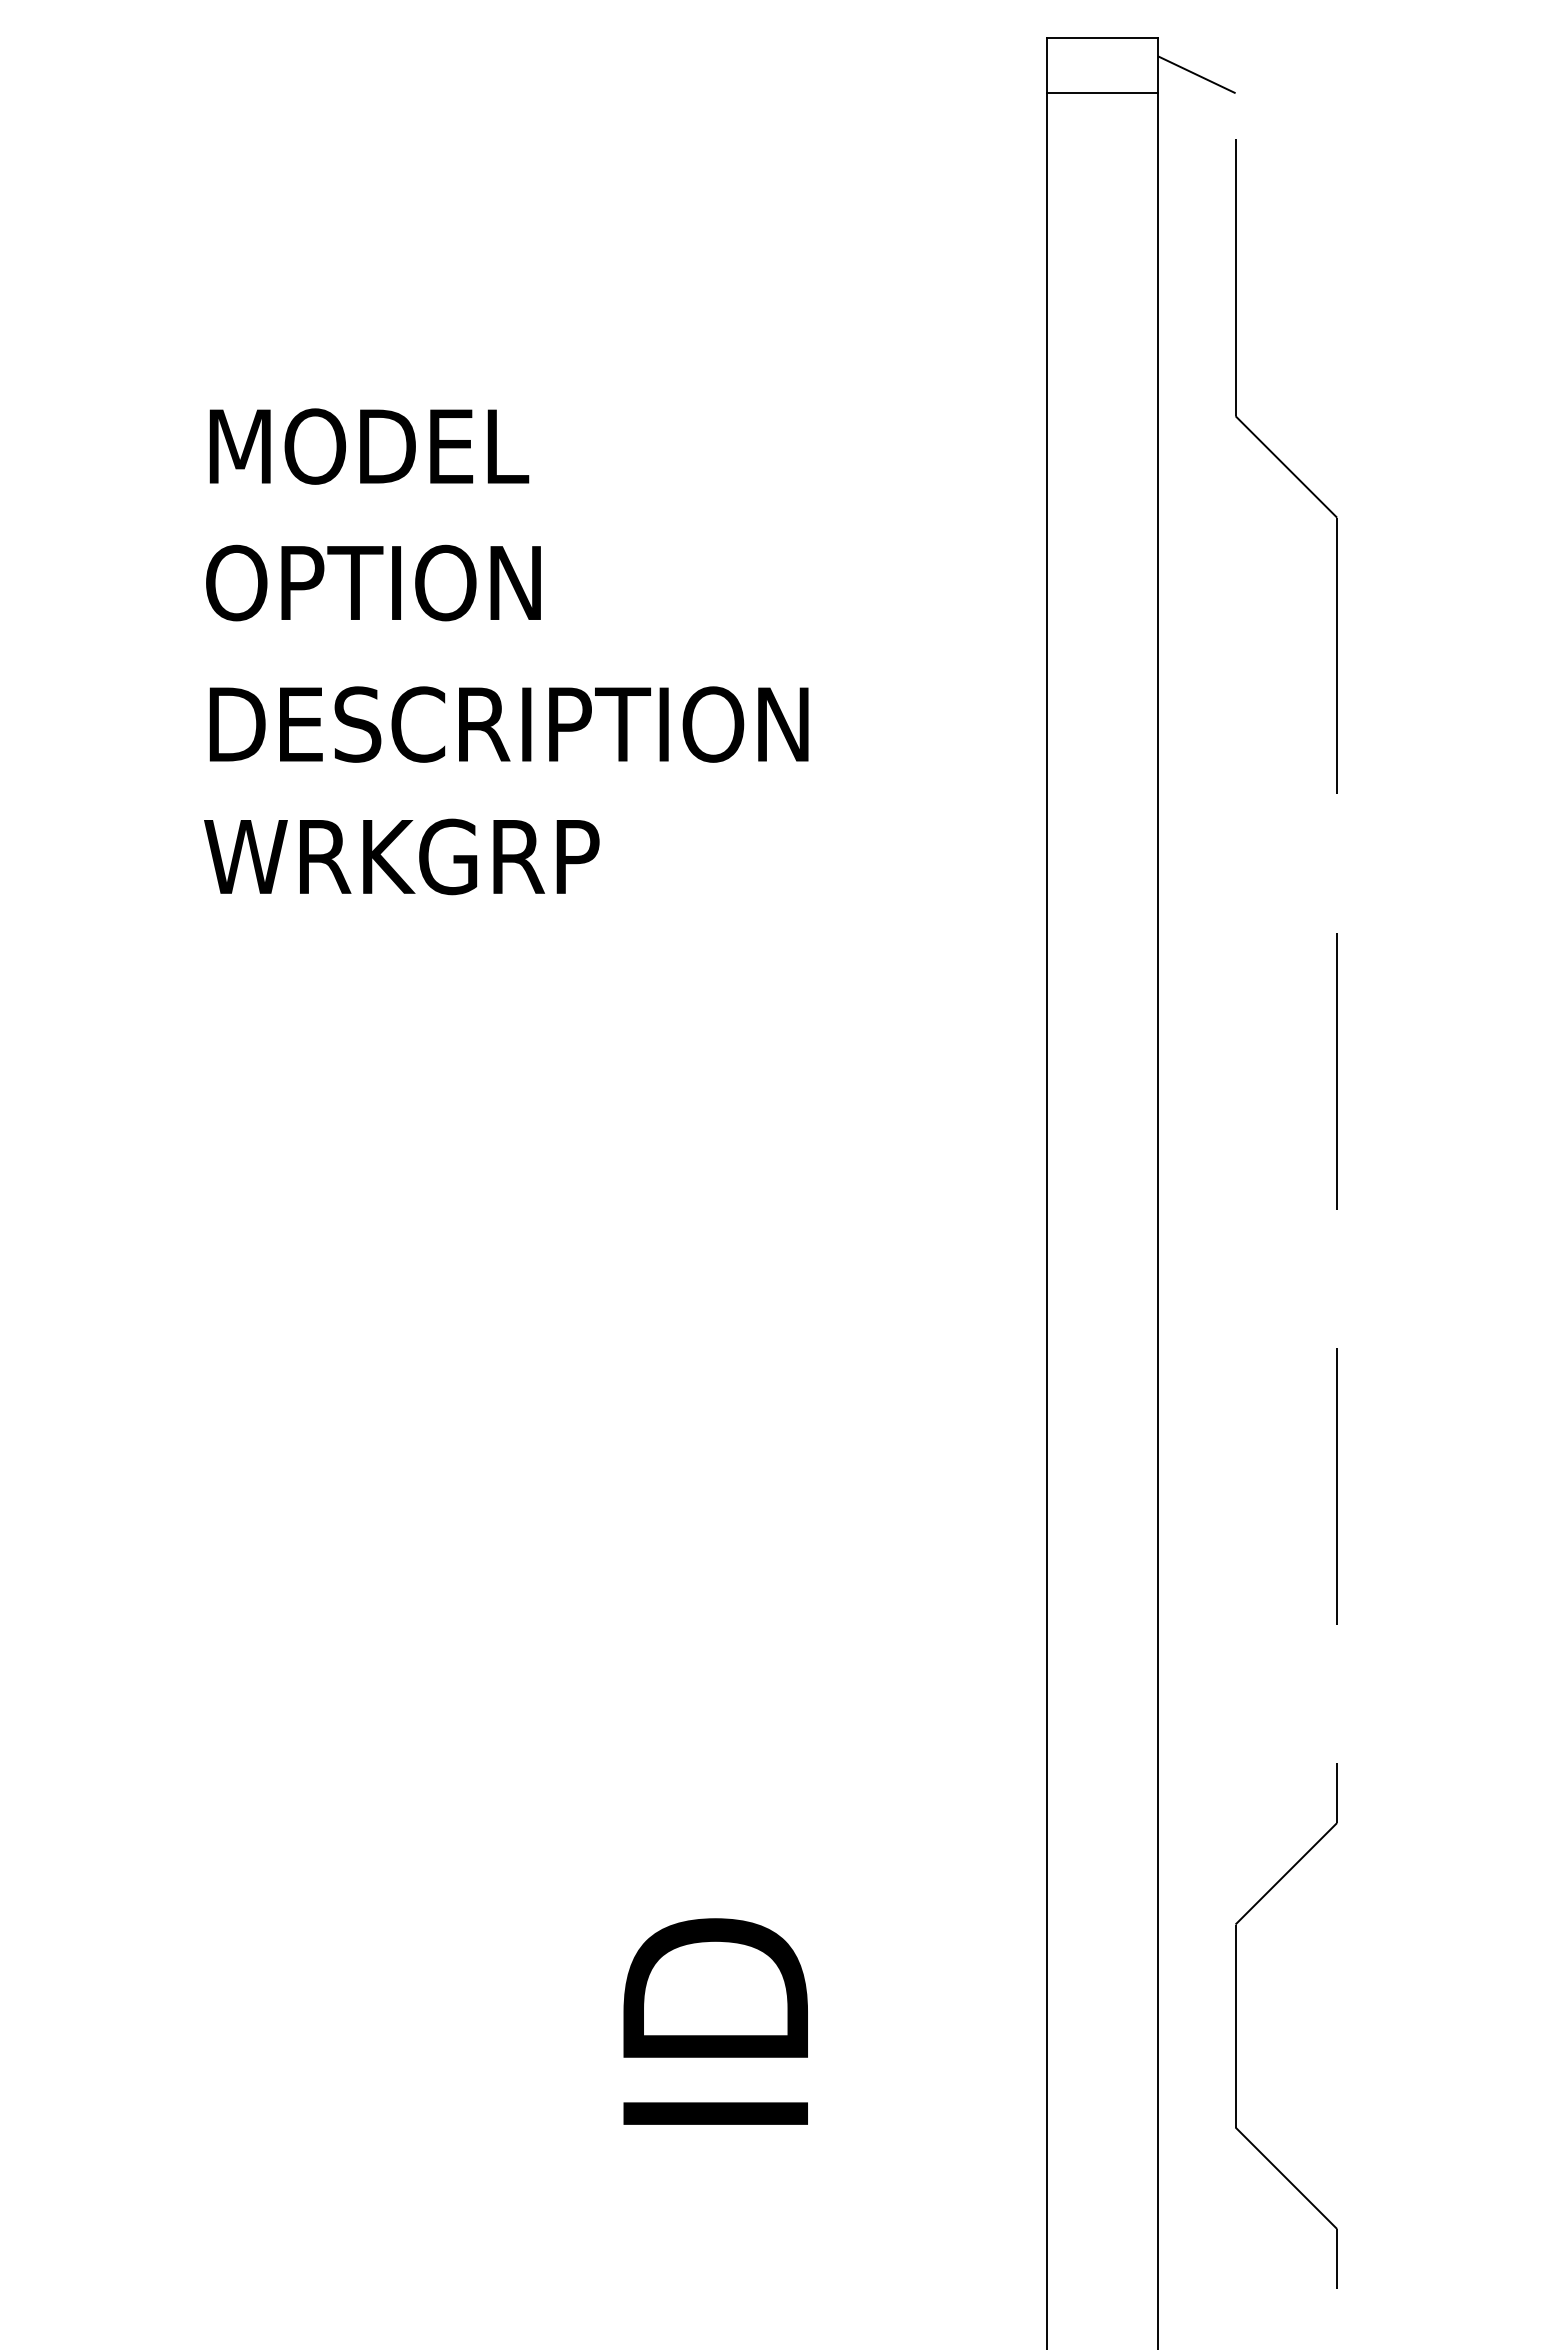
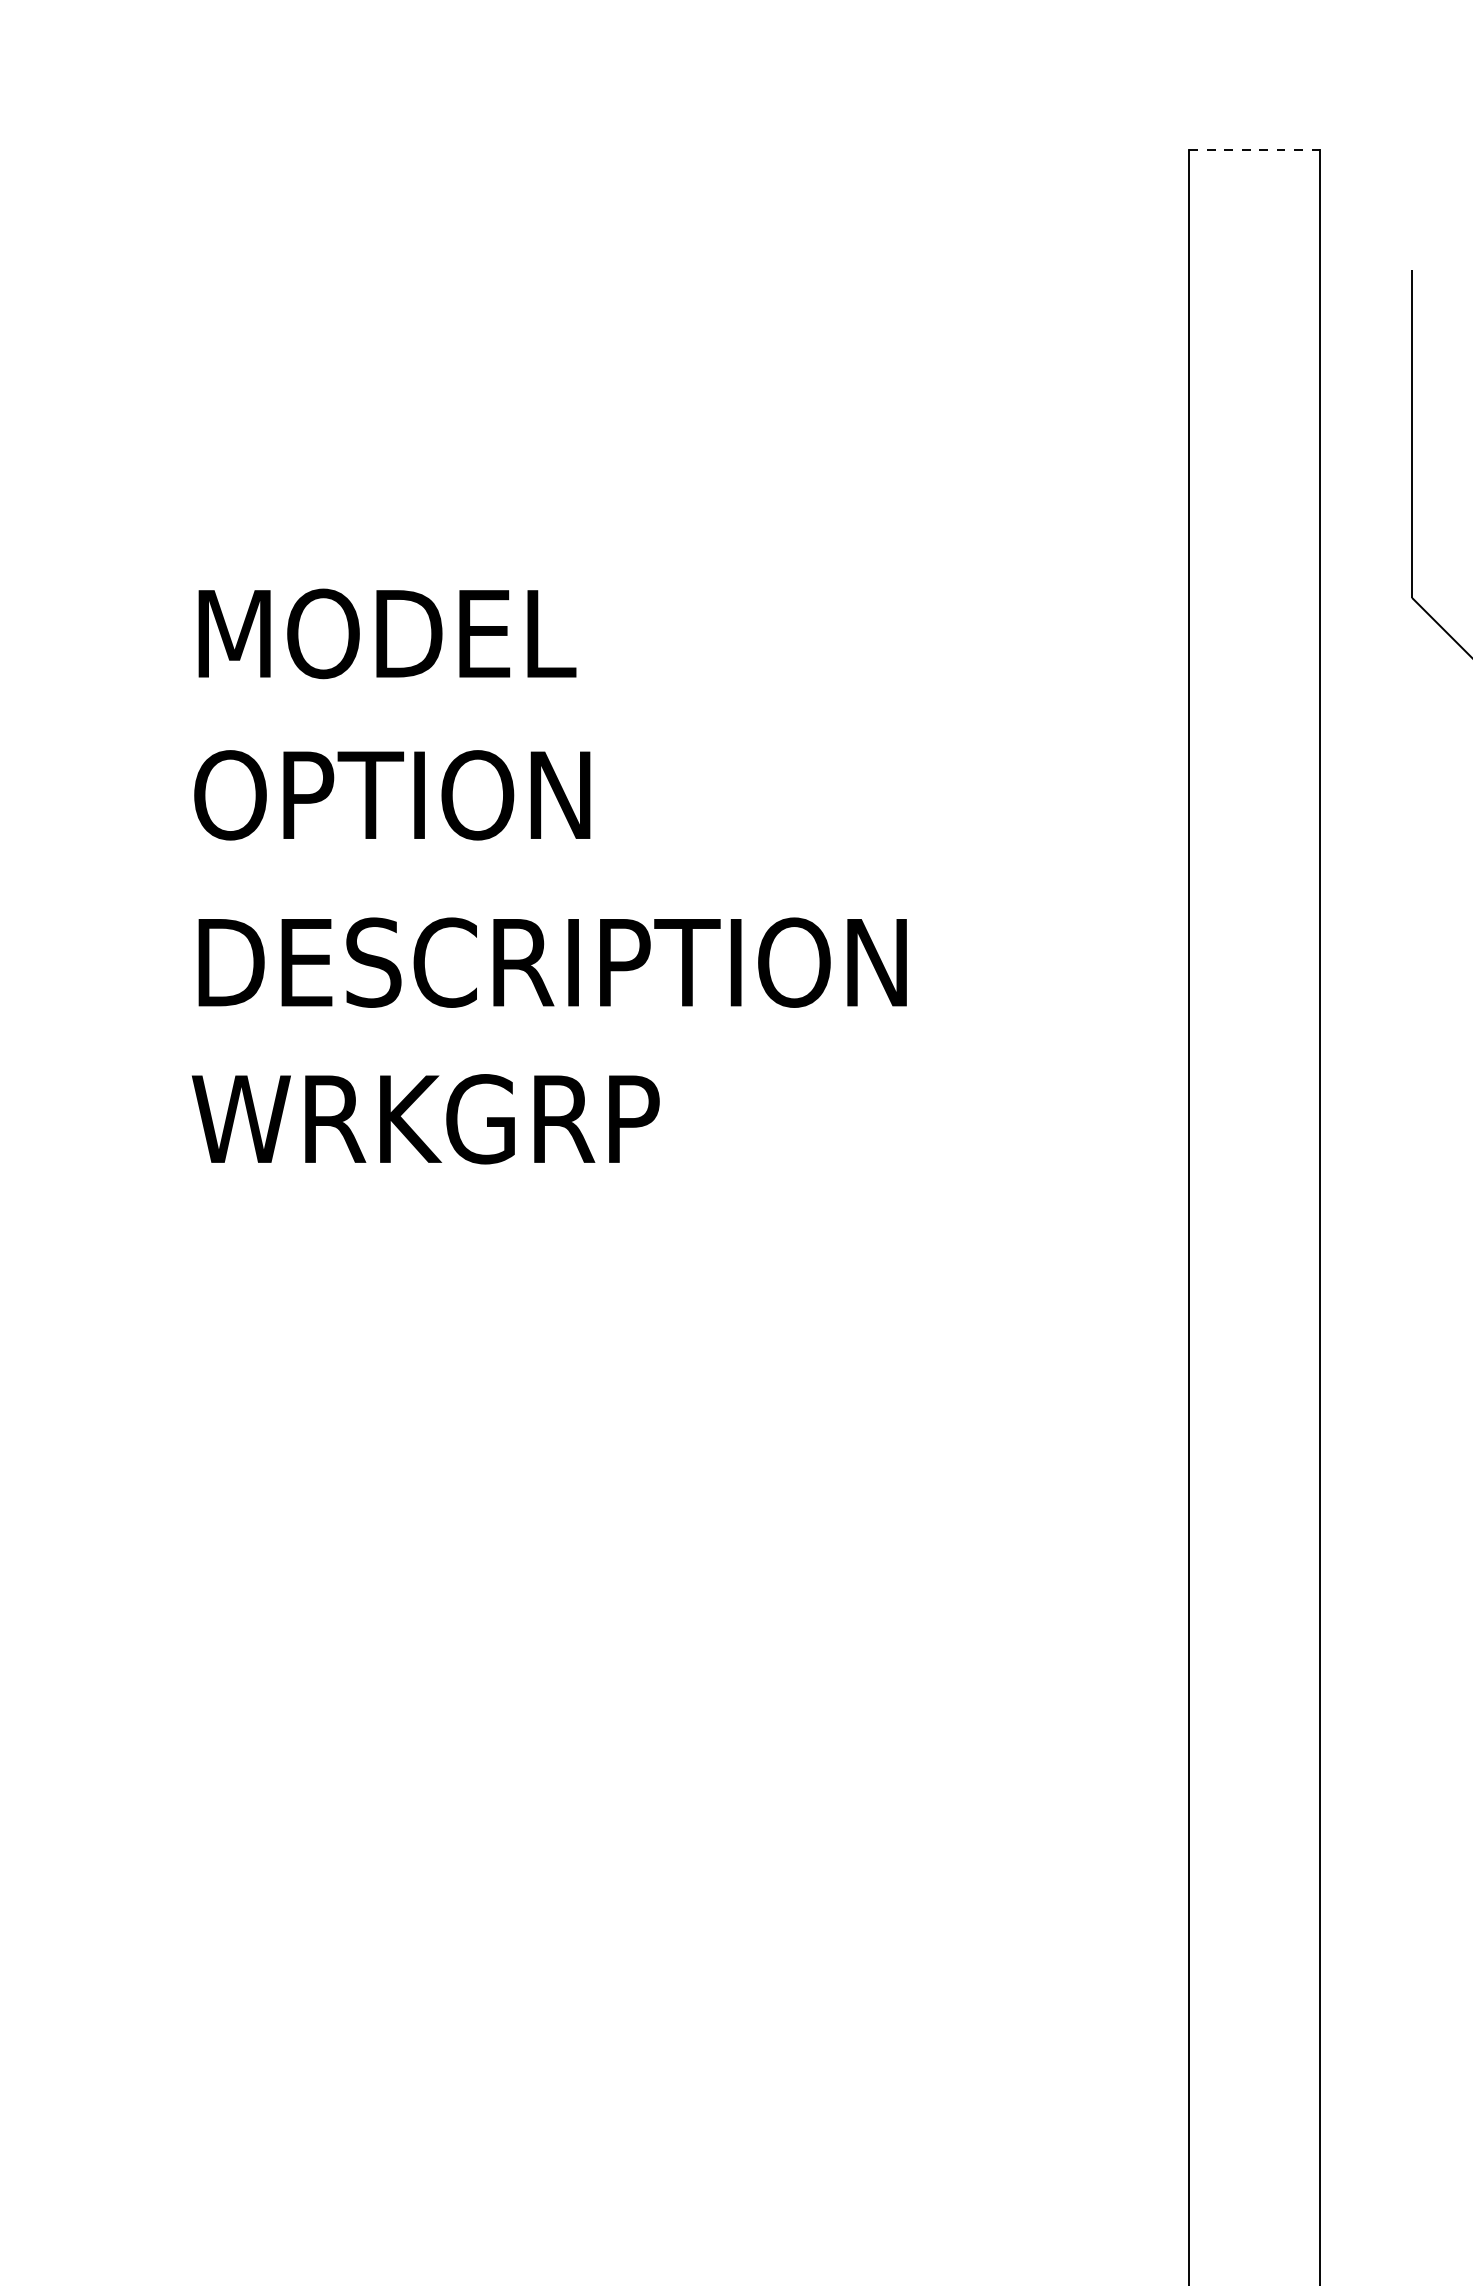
line: (1103, 37) -> (1255, 149), solid -> dashed
line: (1196, 74) -> (1365, 193), removed
line: (1102, 93) -> (1254, 216), removed

